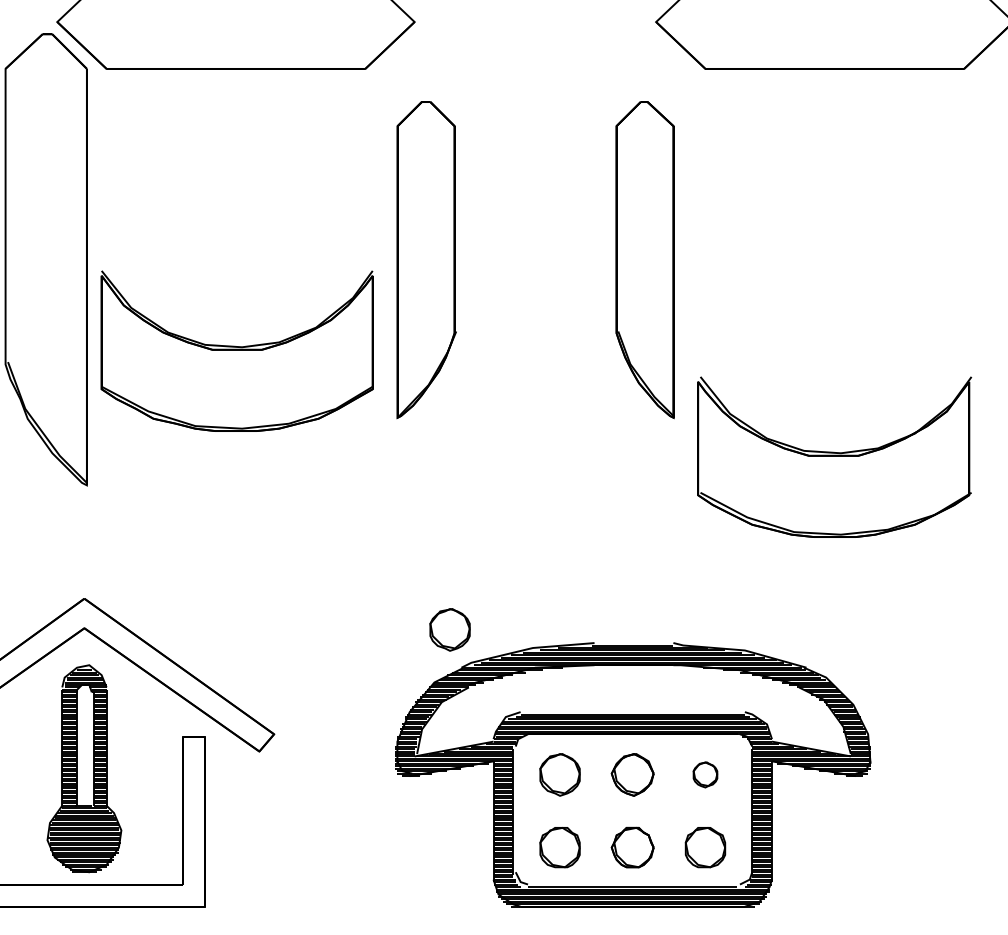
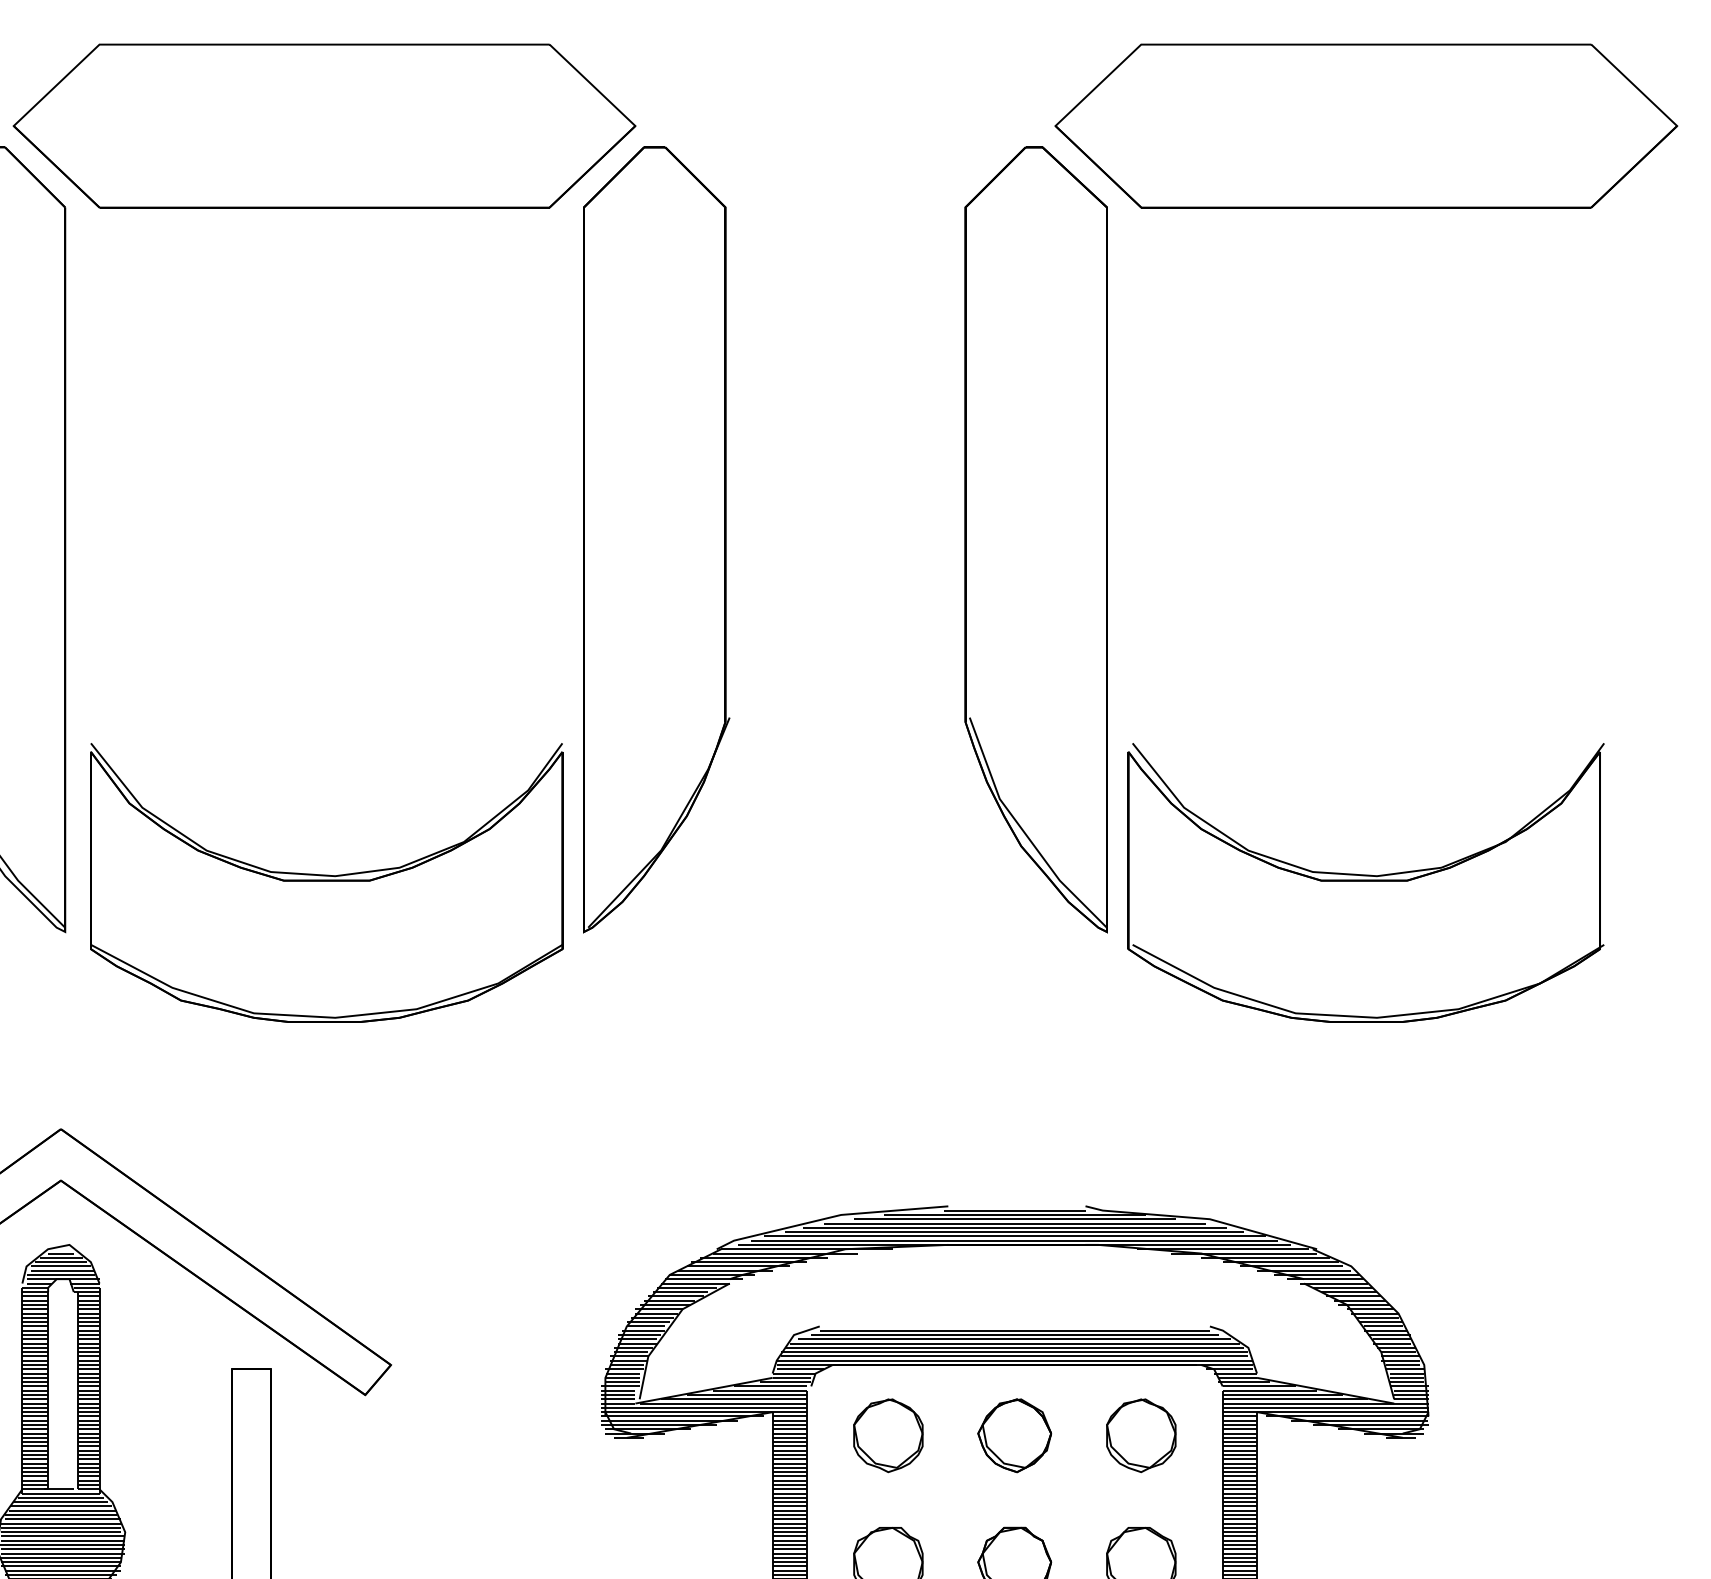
part: (426, 259) -> (656, 539), size x1.43
part: (644, 259) -> (1035, 539), size x1.43
part: (236, 350) -> (325, 881), moved
part: (449, 629) -> (696, 1182), removed
part: (705, 774) -> (1141, 1434), size x1.67

